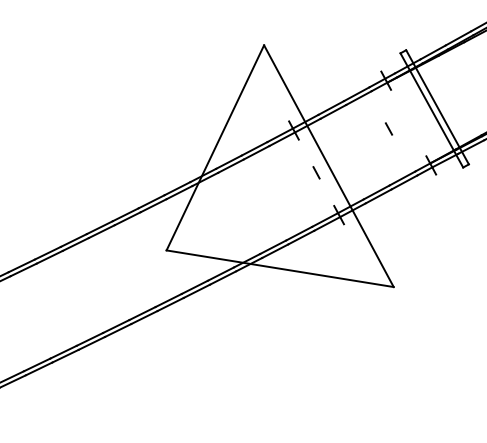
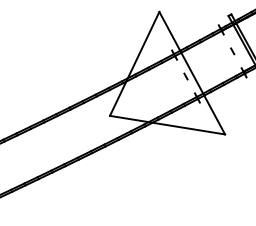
line: (388, 129) -> (232, 51), moved

